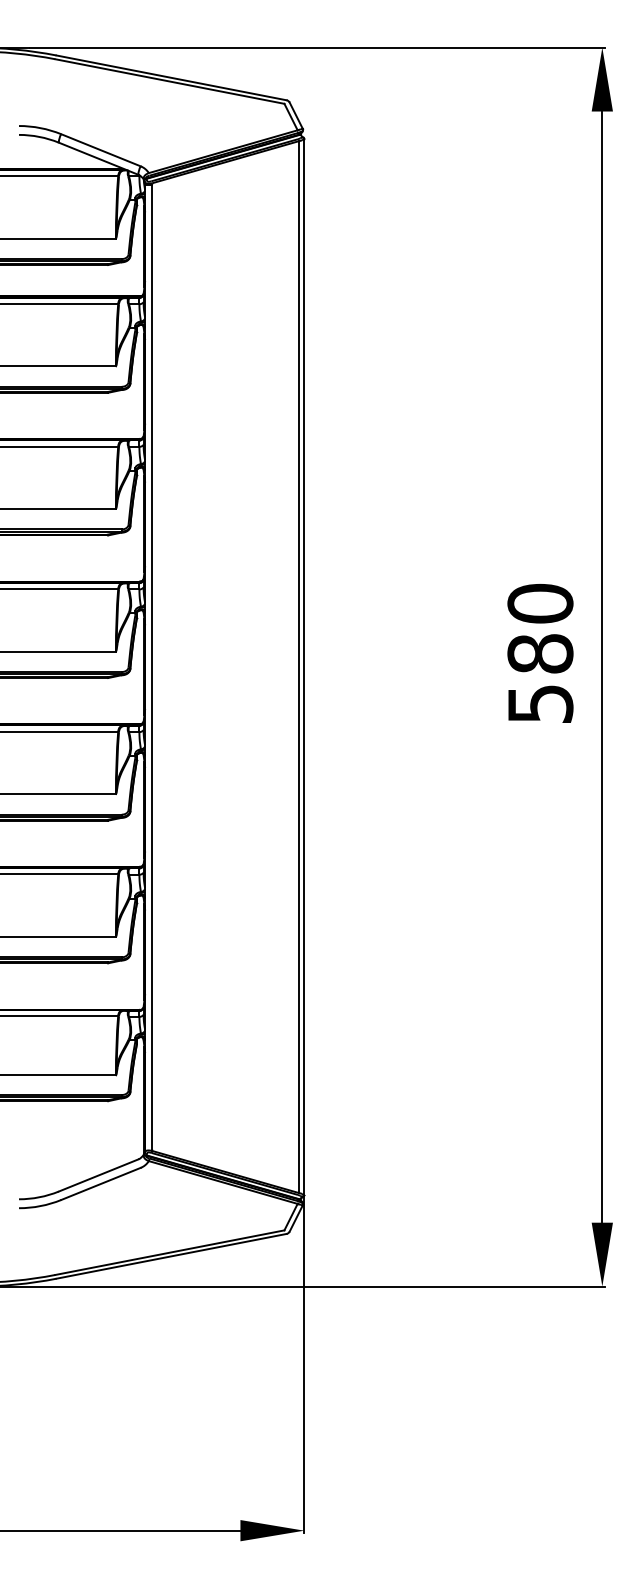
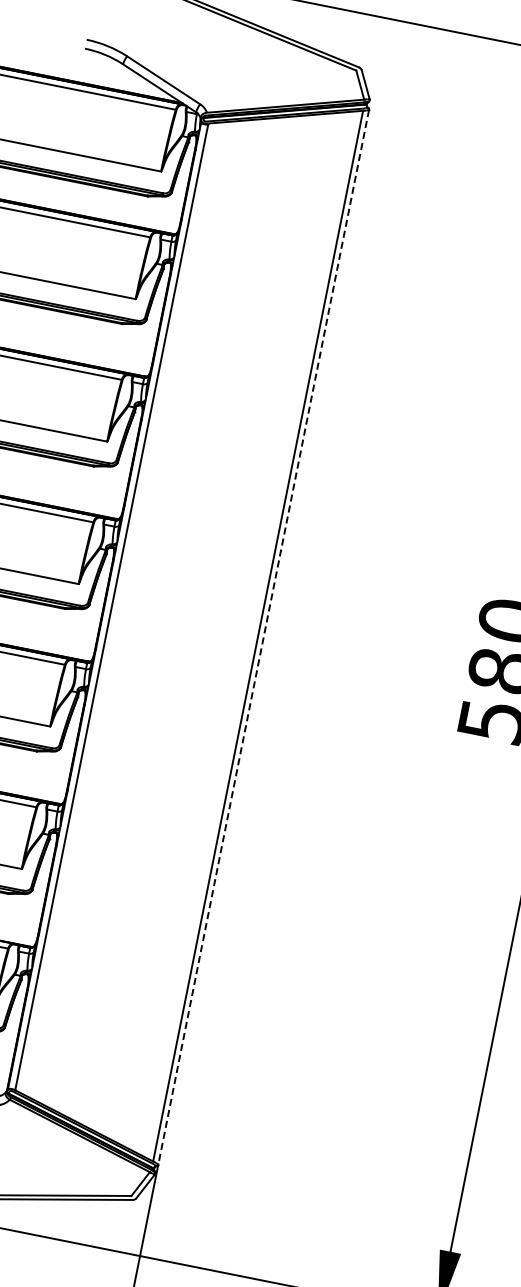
line: (304, 667) -> (263, 637), solid -> dashed

